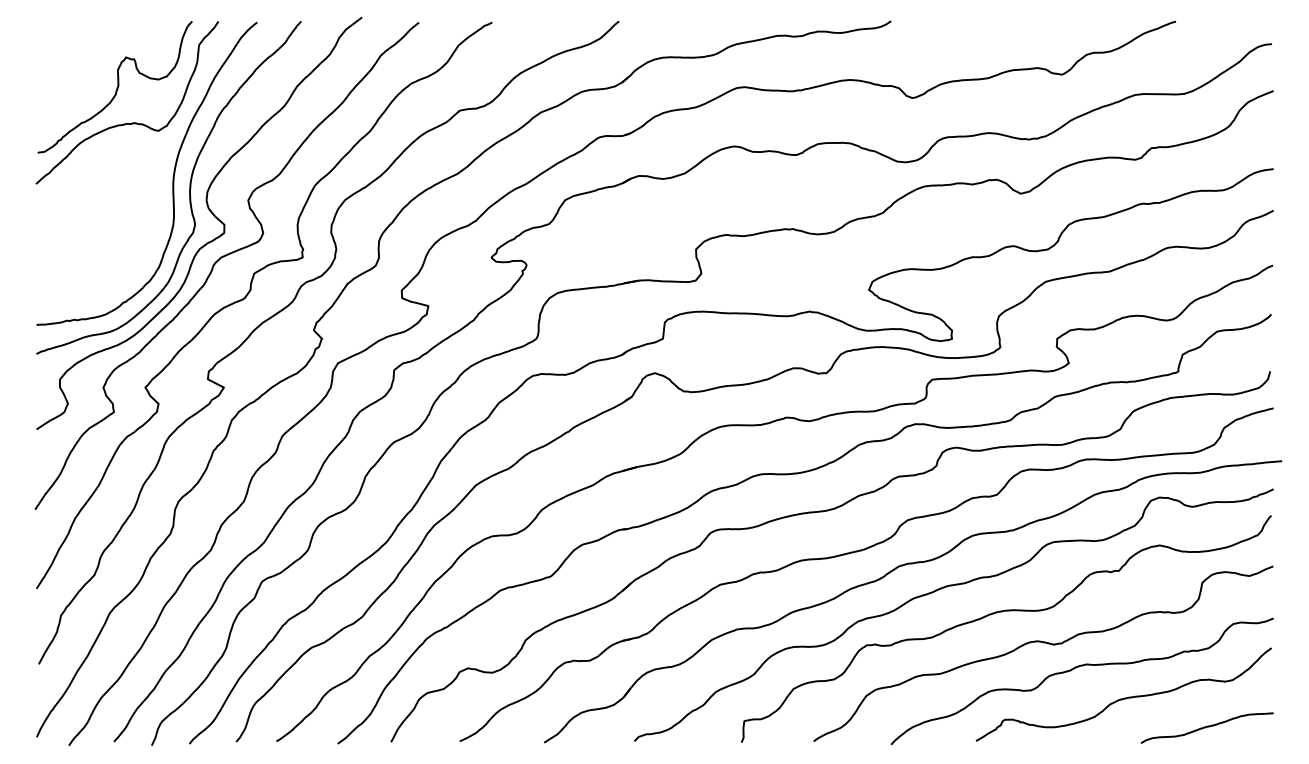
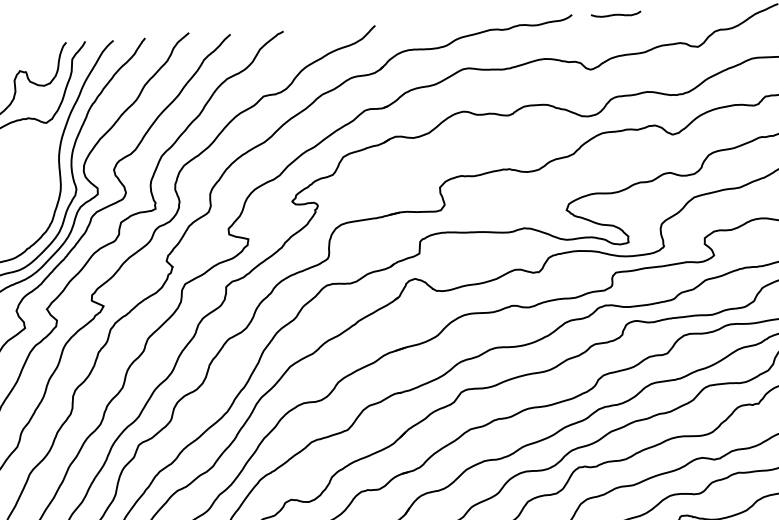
curve: (951, 23) -> (615, 14), added

